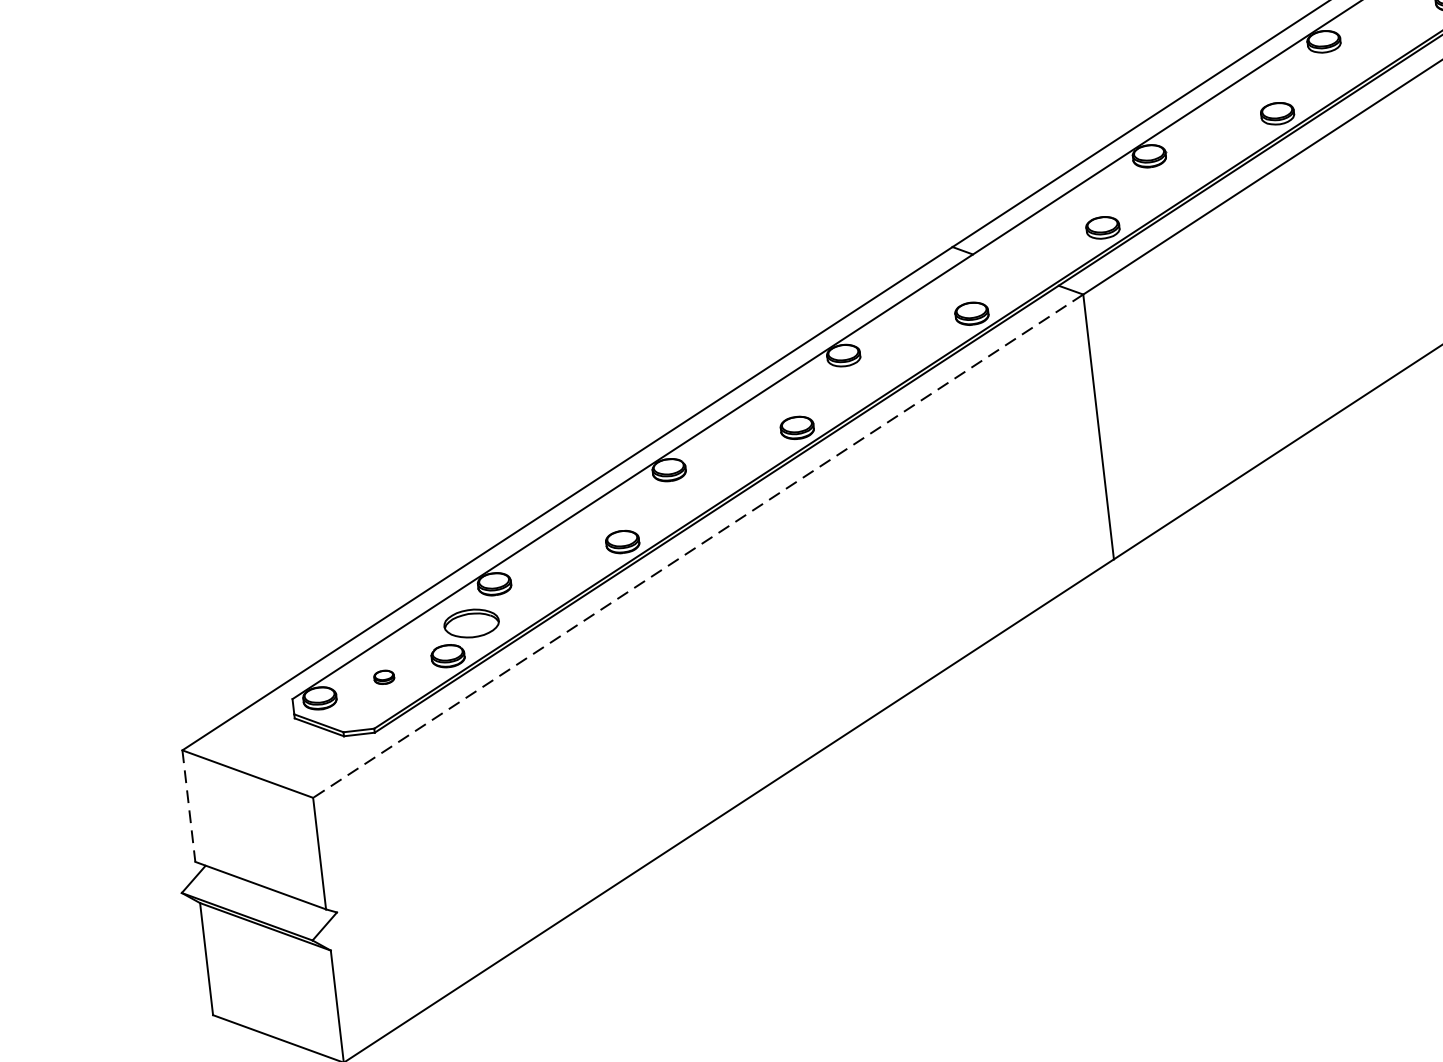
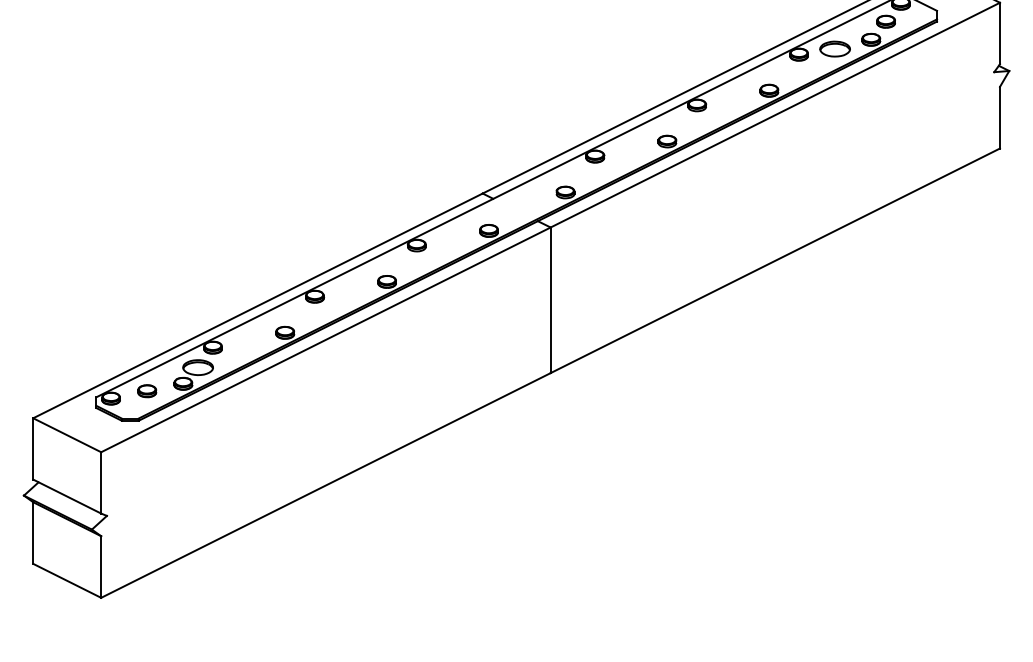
line: (697, 547) -> (325, 340), dashed -> solid
part: (384, 677) -> (147, 391), size x1.67
line: (189, 805) -> (33, 448), dashed -> solid

